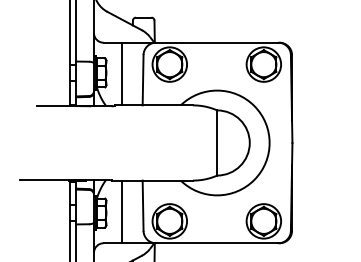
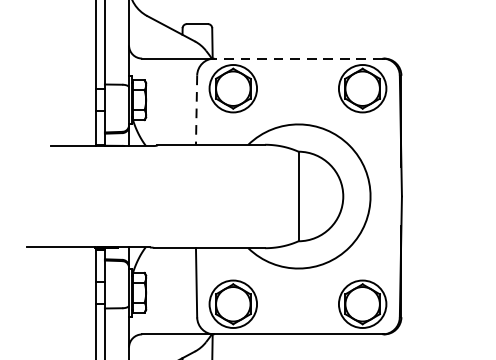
line: (216, 42) -> (297, 58), solid -> dashed
line: (122, 73) -> (168, 100), removed
line: (143, 80) -> (197, 110), solid -> dashed
line: (122, 211) -> (168, 290), removed

